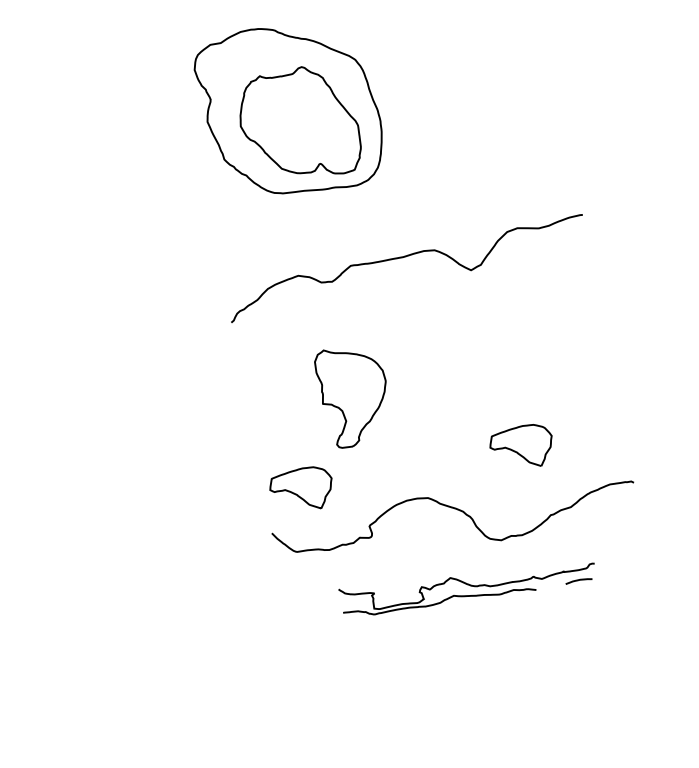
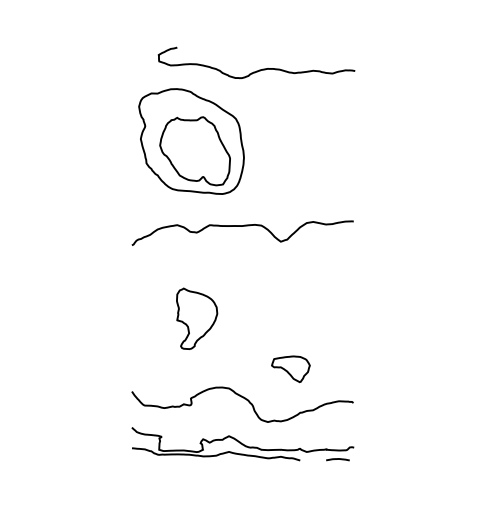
curve: (404, 257) -> (242, 226), moved
part: (301, 490) -> (154, 369), removed
part: (467, 584) -> (242, 444), size x1.43

